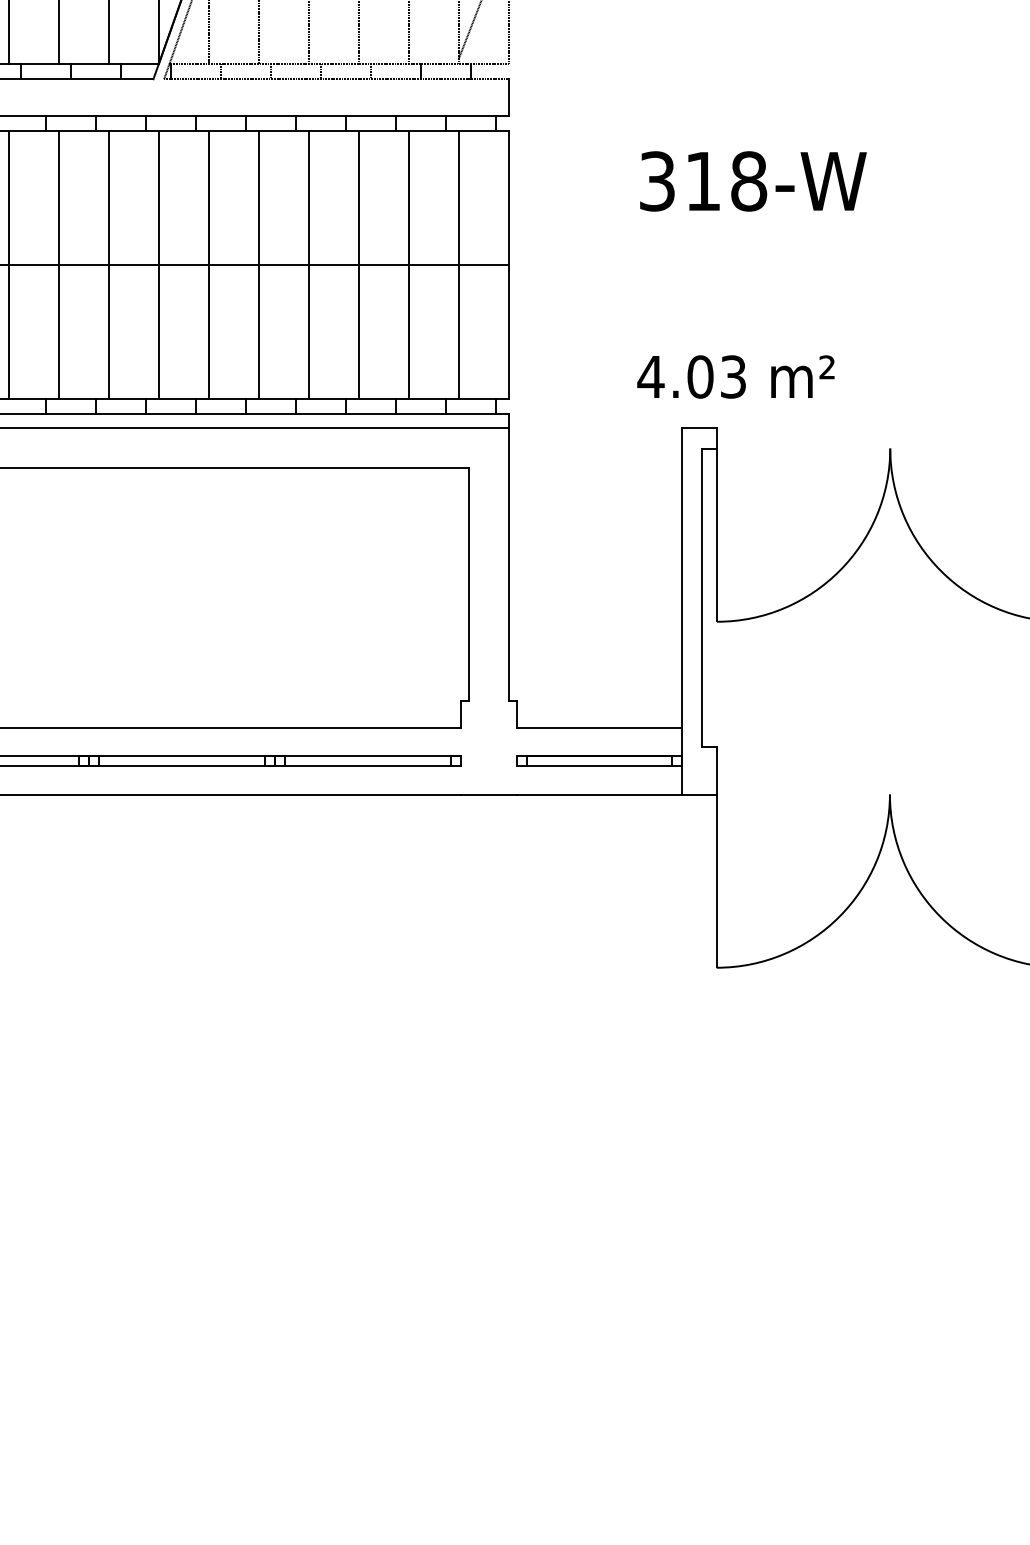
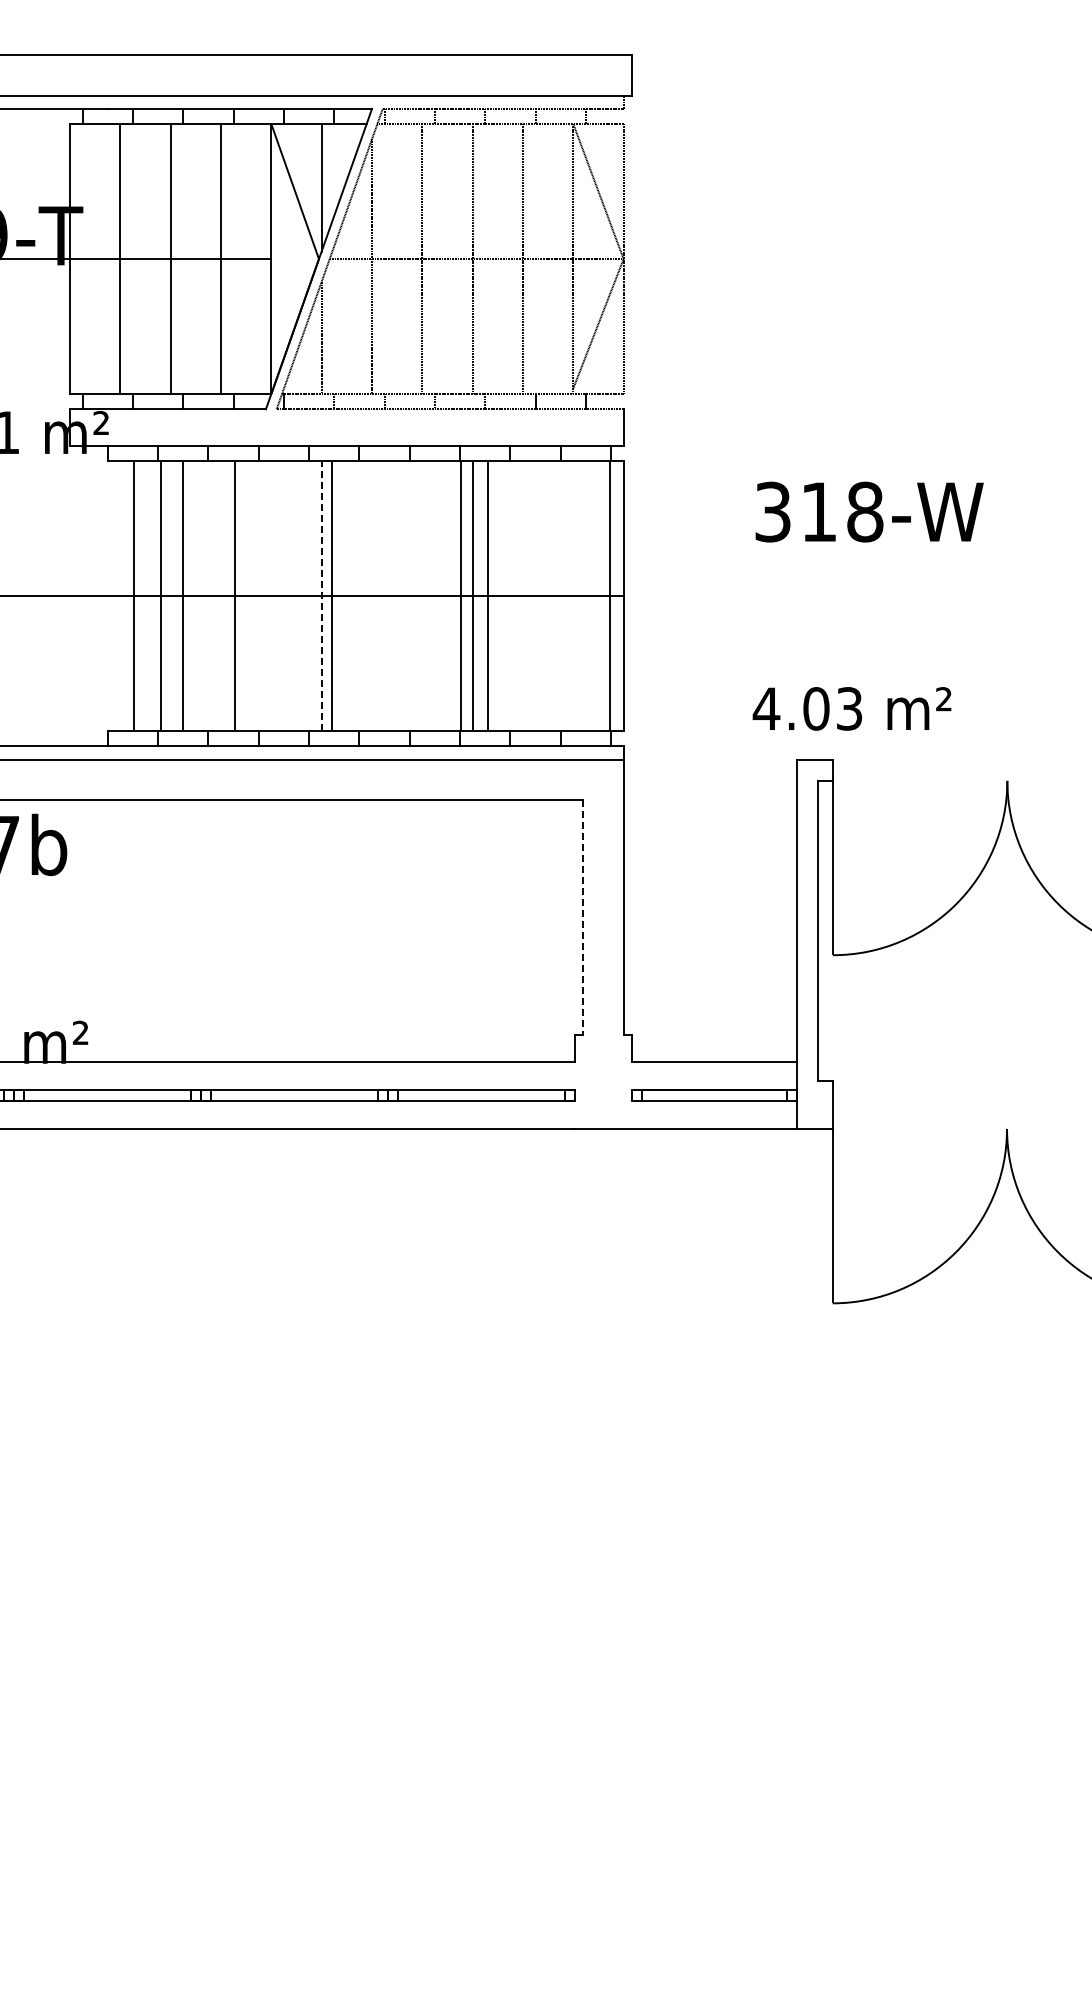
line: (208, 264) -> (321, 595), solid -> dashed
line: (8, 265) -> (161, 596), moved
line: (58, 265) -> (133, 596), moved
line: (109, 265) -> (183, 596), moved
line: (158, 265) -> (235, 596), moved
line: (259, 265) -> (332, 596), moved
line: (309, 265) -> (461, 596), moved
line: (409, 265) -> (488, 596), moved
line: (459, 265) -> (610, 596), moved
line: (469, 585) -> (583, 918), solid -> dashed

